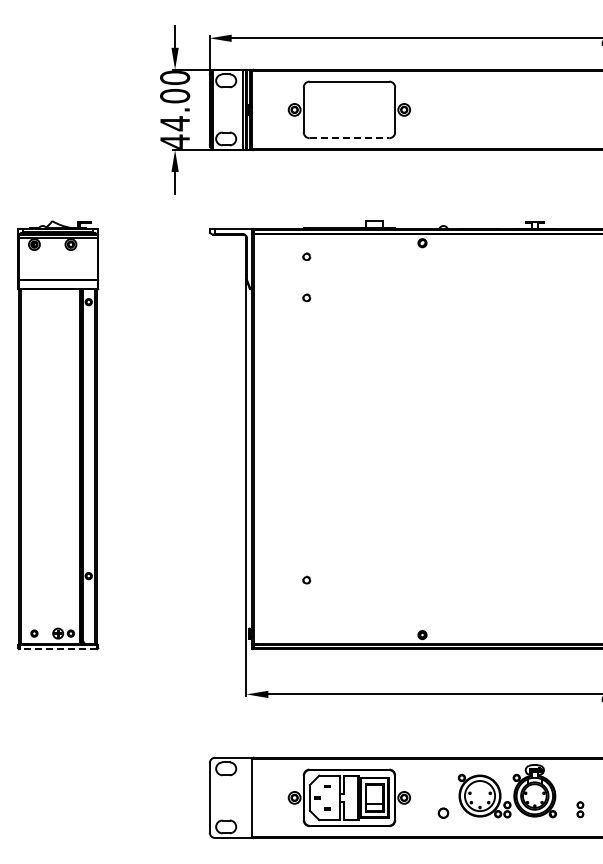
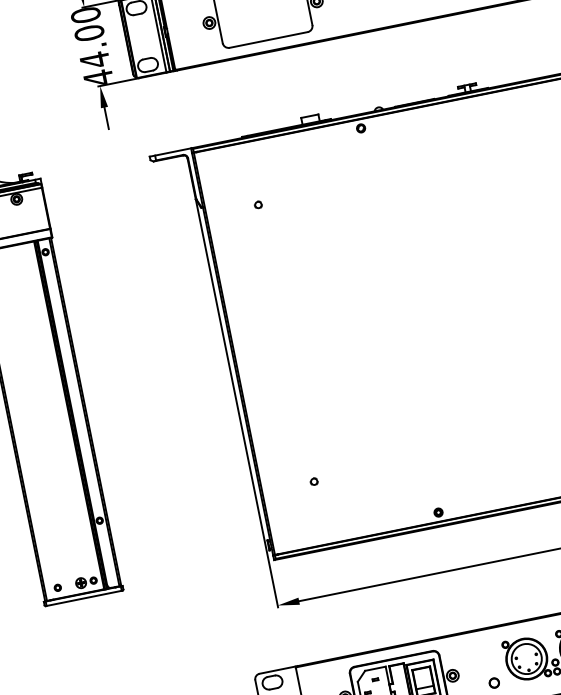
line: (349, 138) -> (268, 40), dashed -> solid
part: (306, 256) -> (249, 164), removed
line: (57, 649) -> (83, 598), dashed -> solid

